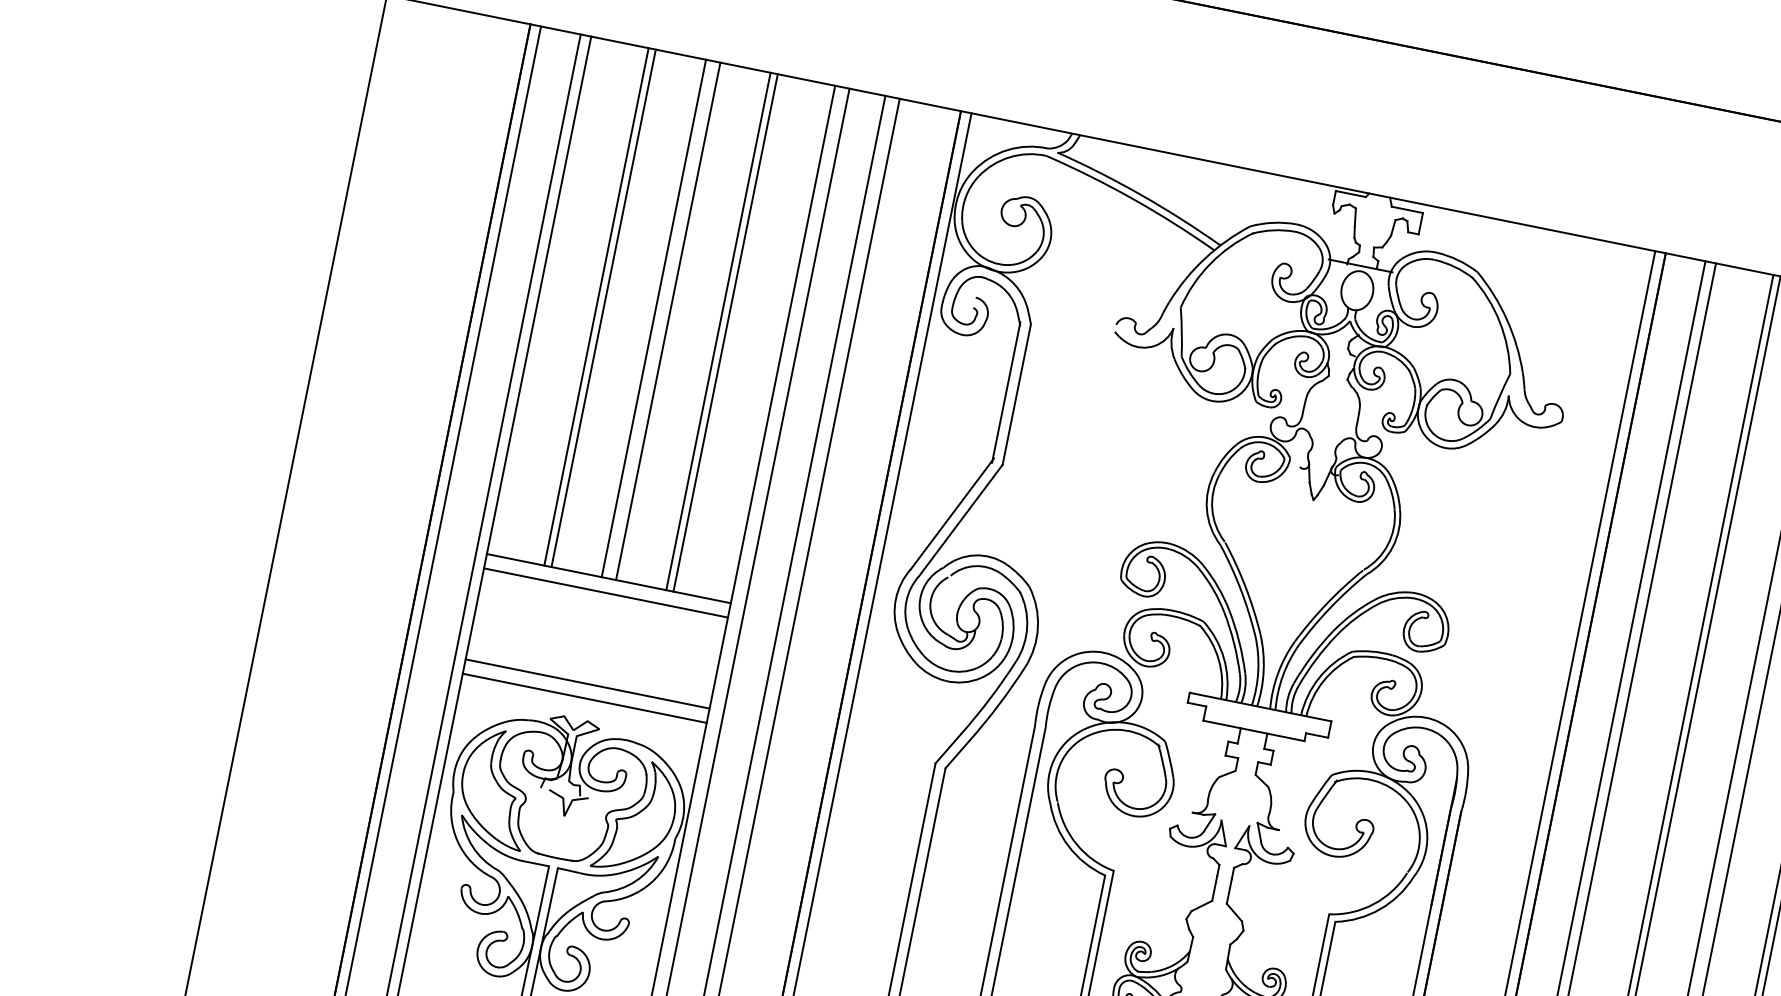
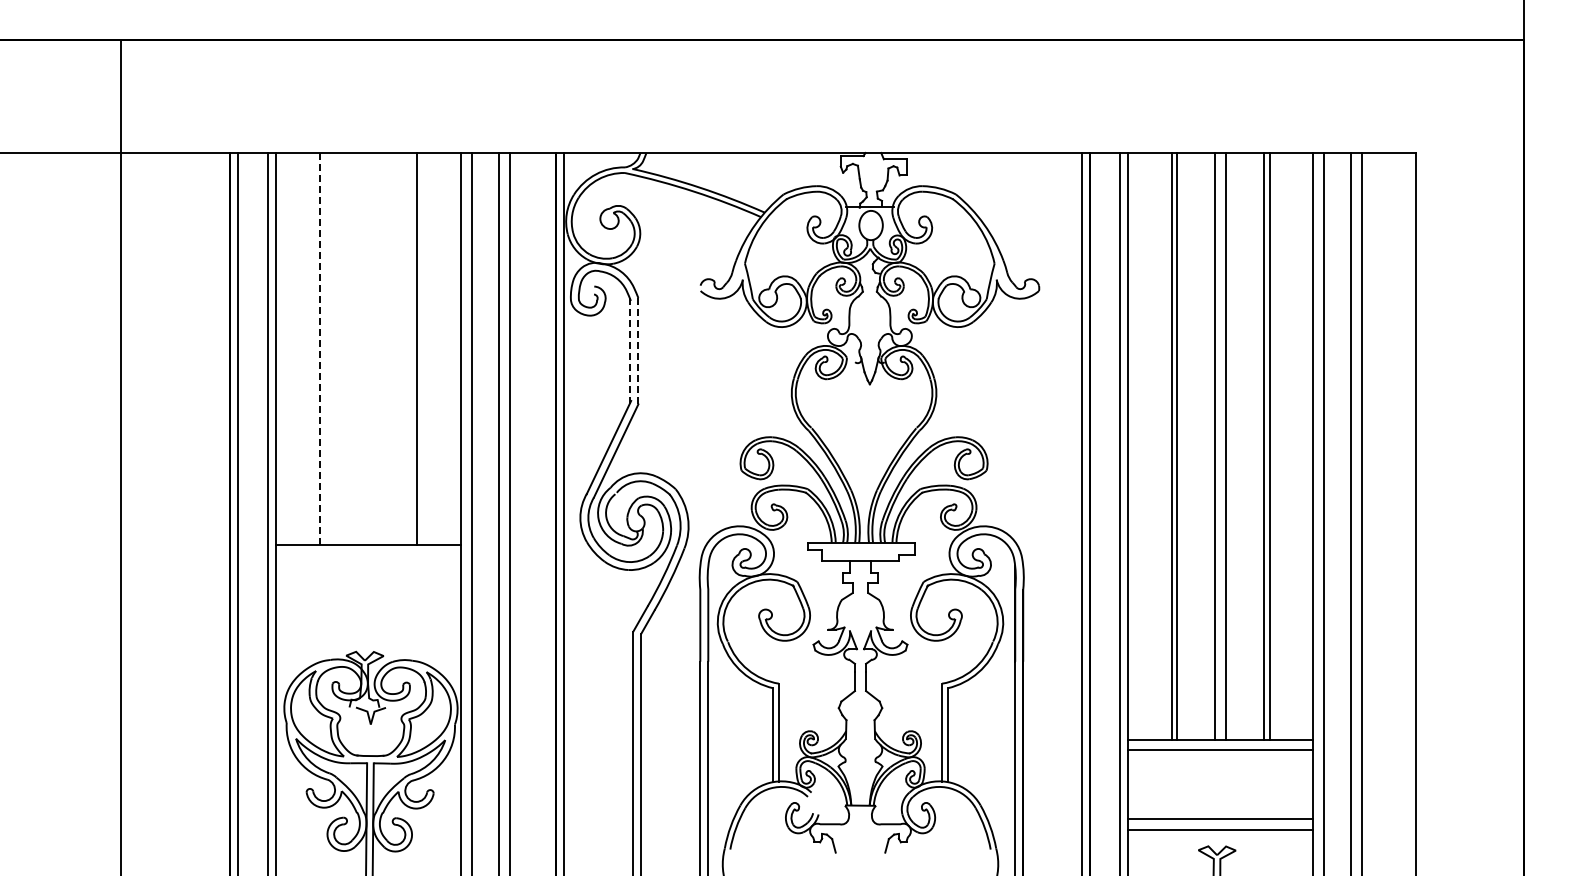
line: (596, 307) -> (319, 349), solid -> dashed
line: (603, 307) -> (324, 348), removed
line: (653, 317) -> (362, 348), removed
line: (667, 320) -> (373, 348), removed
line: (718, 330) -> (411, 348), removed
line: (1006, 392) -> (630, 351), solid -> dashed
line: (1016, 395) -> (638, 351), solid -> dashed
line: (606, 592) -> (368, 555), removed
line: (587, 683) -> (368, 624), removed
line: (584, 698) -> (368, 635), removed

